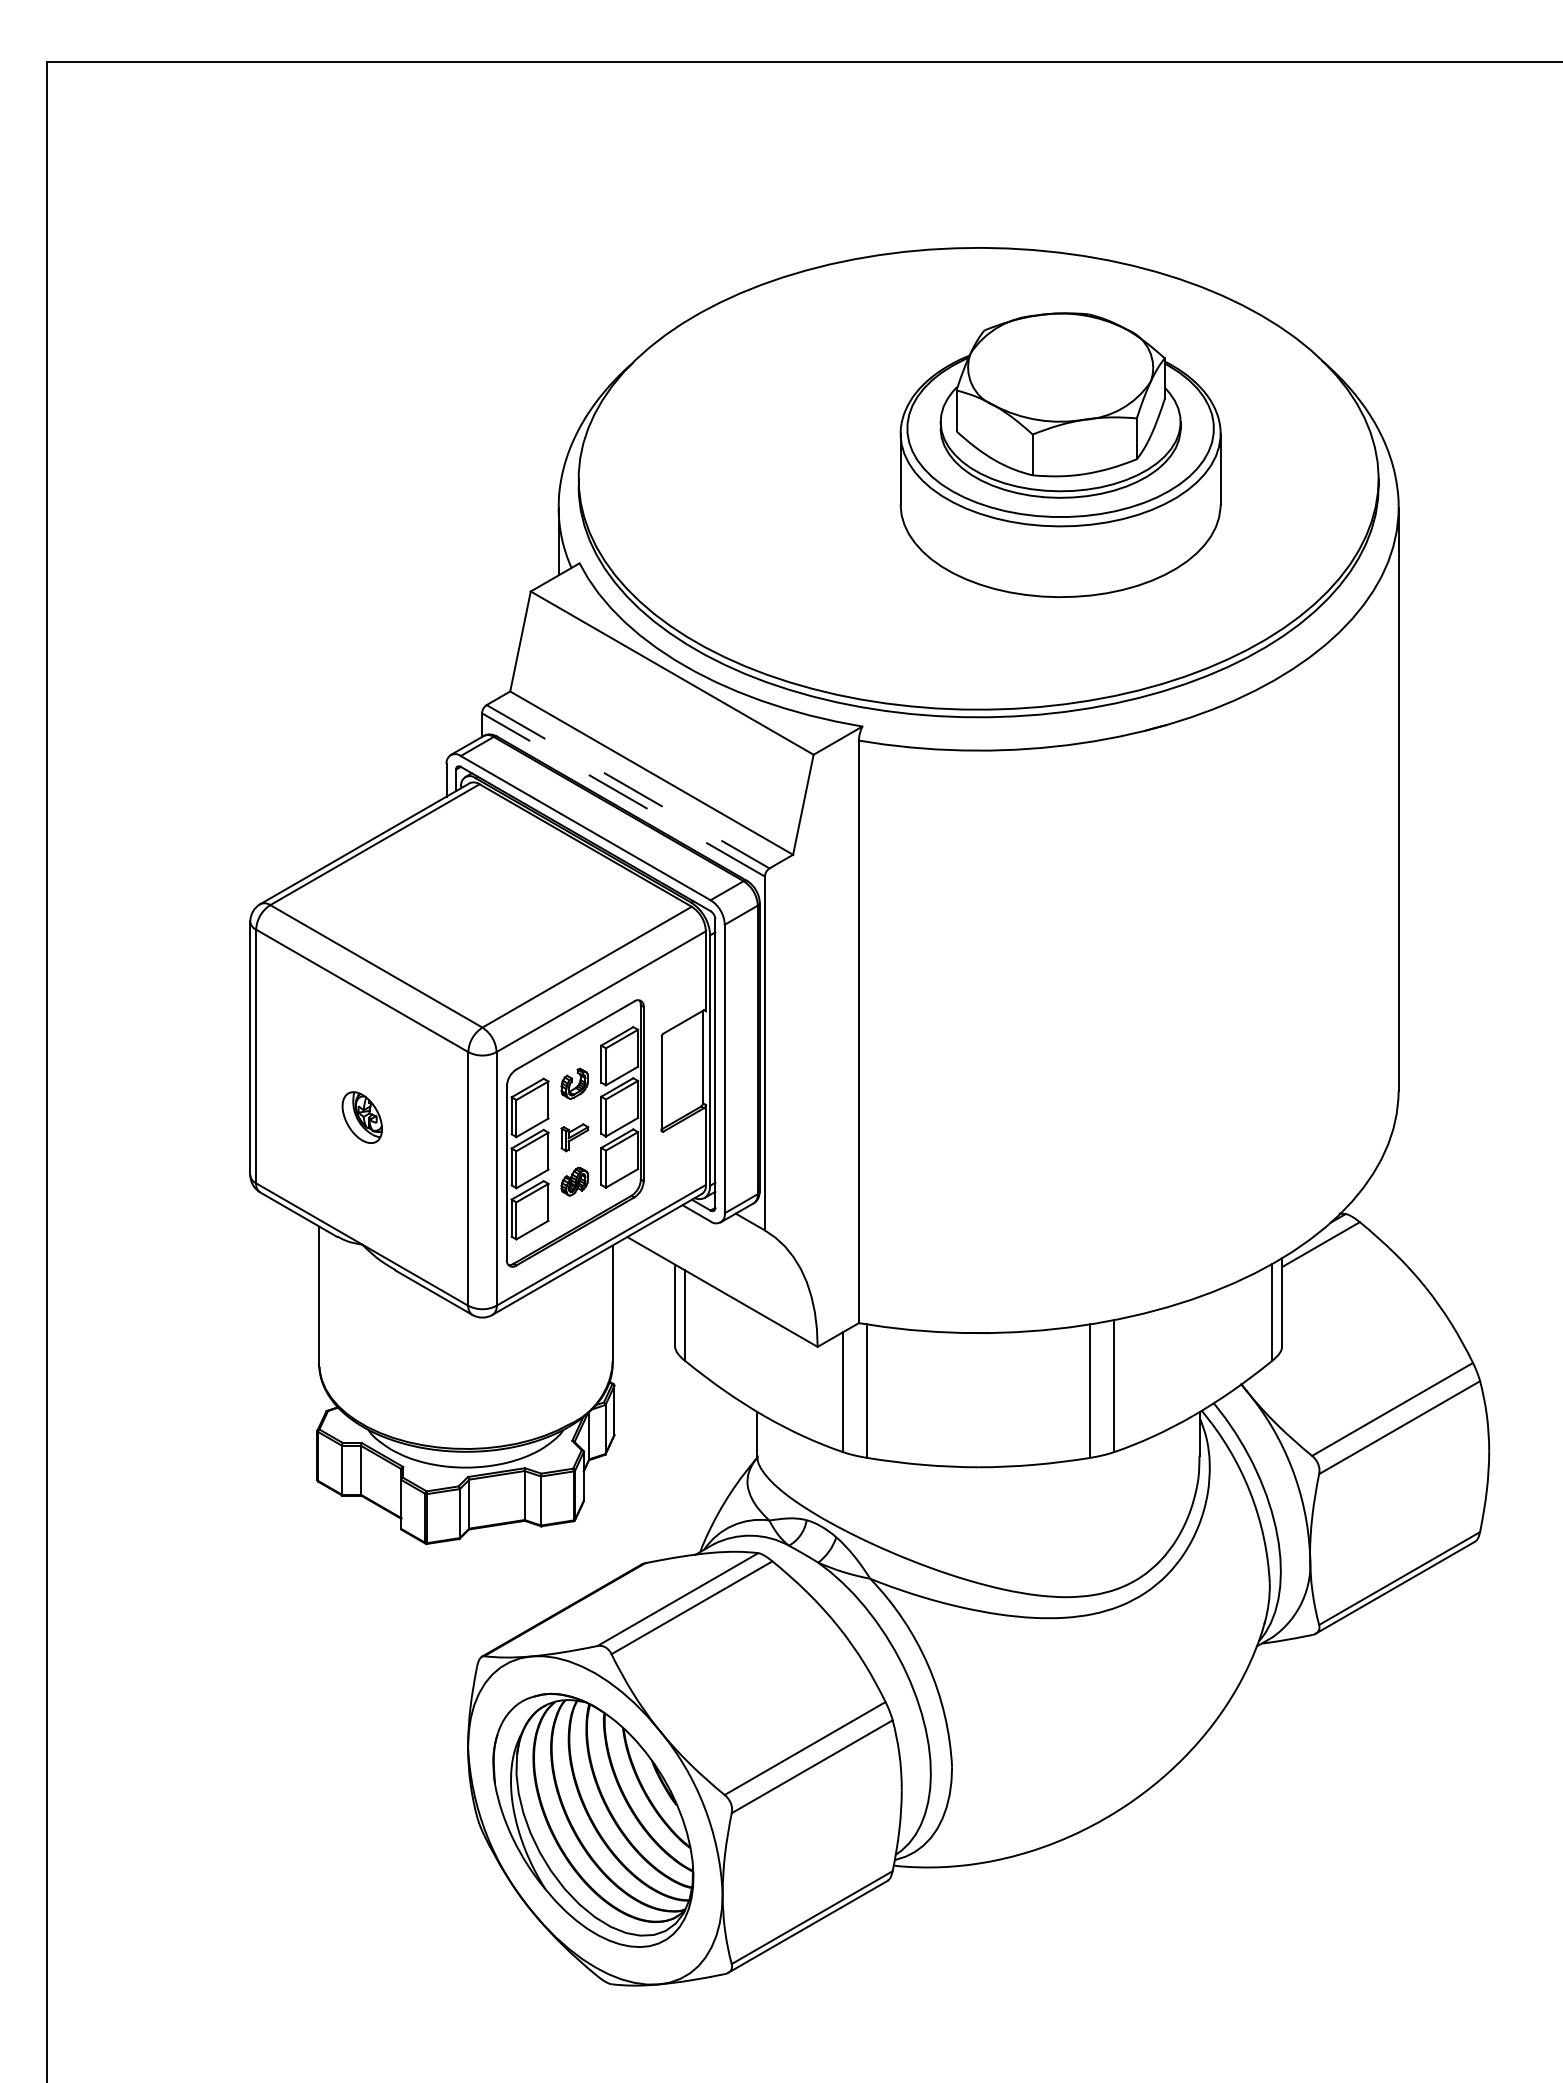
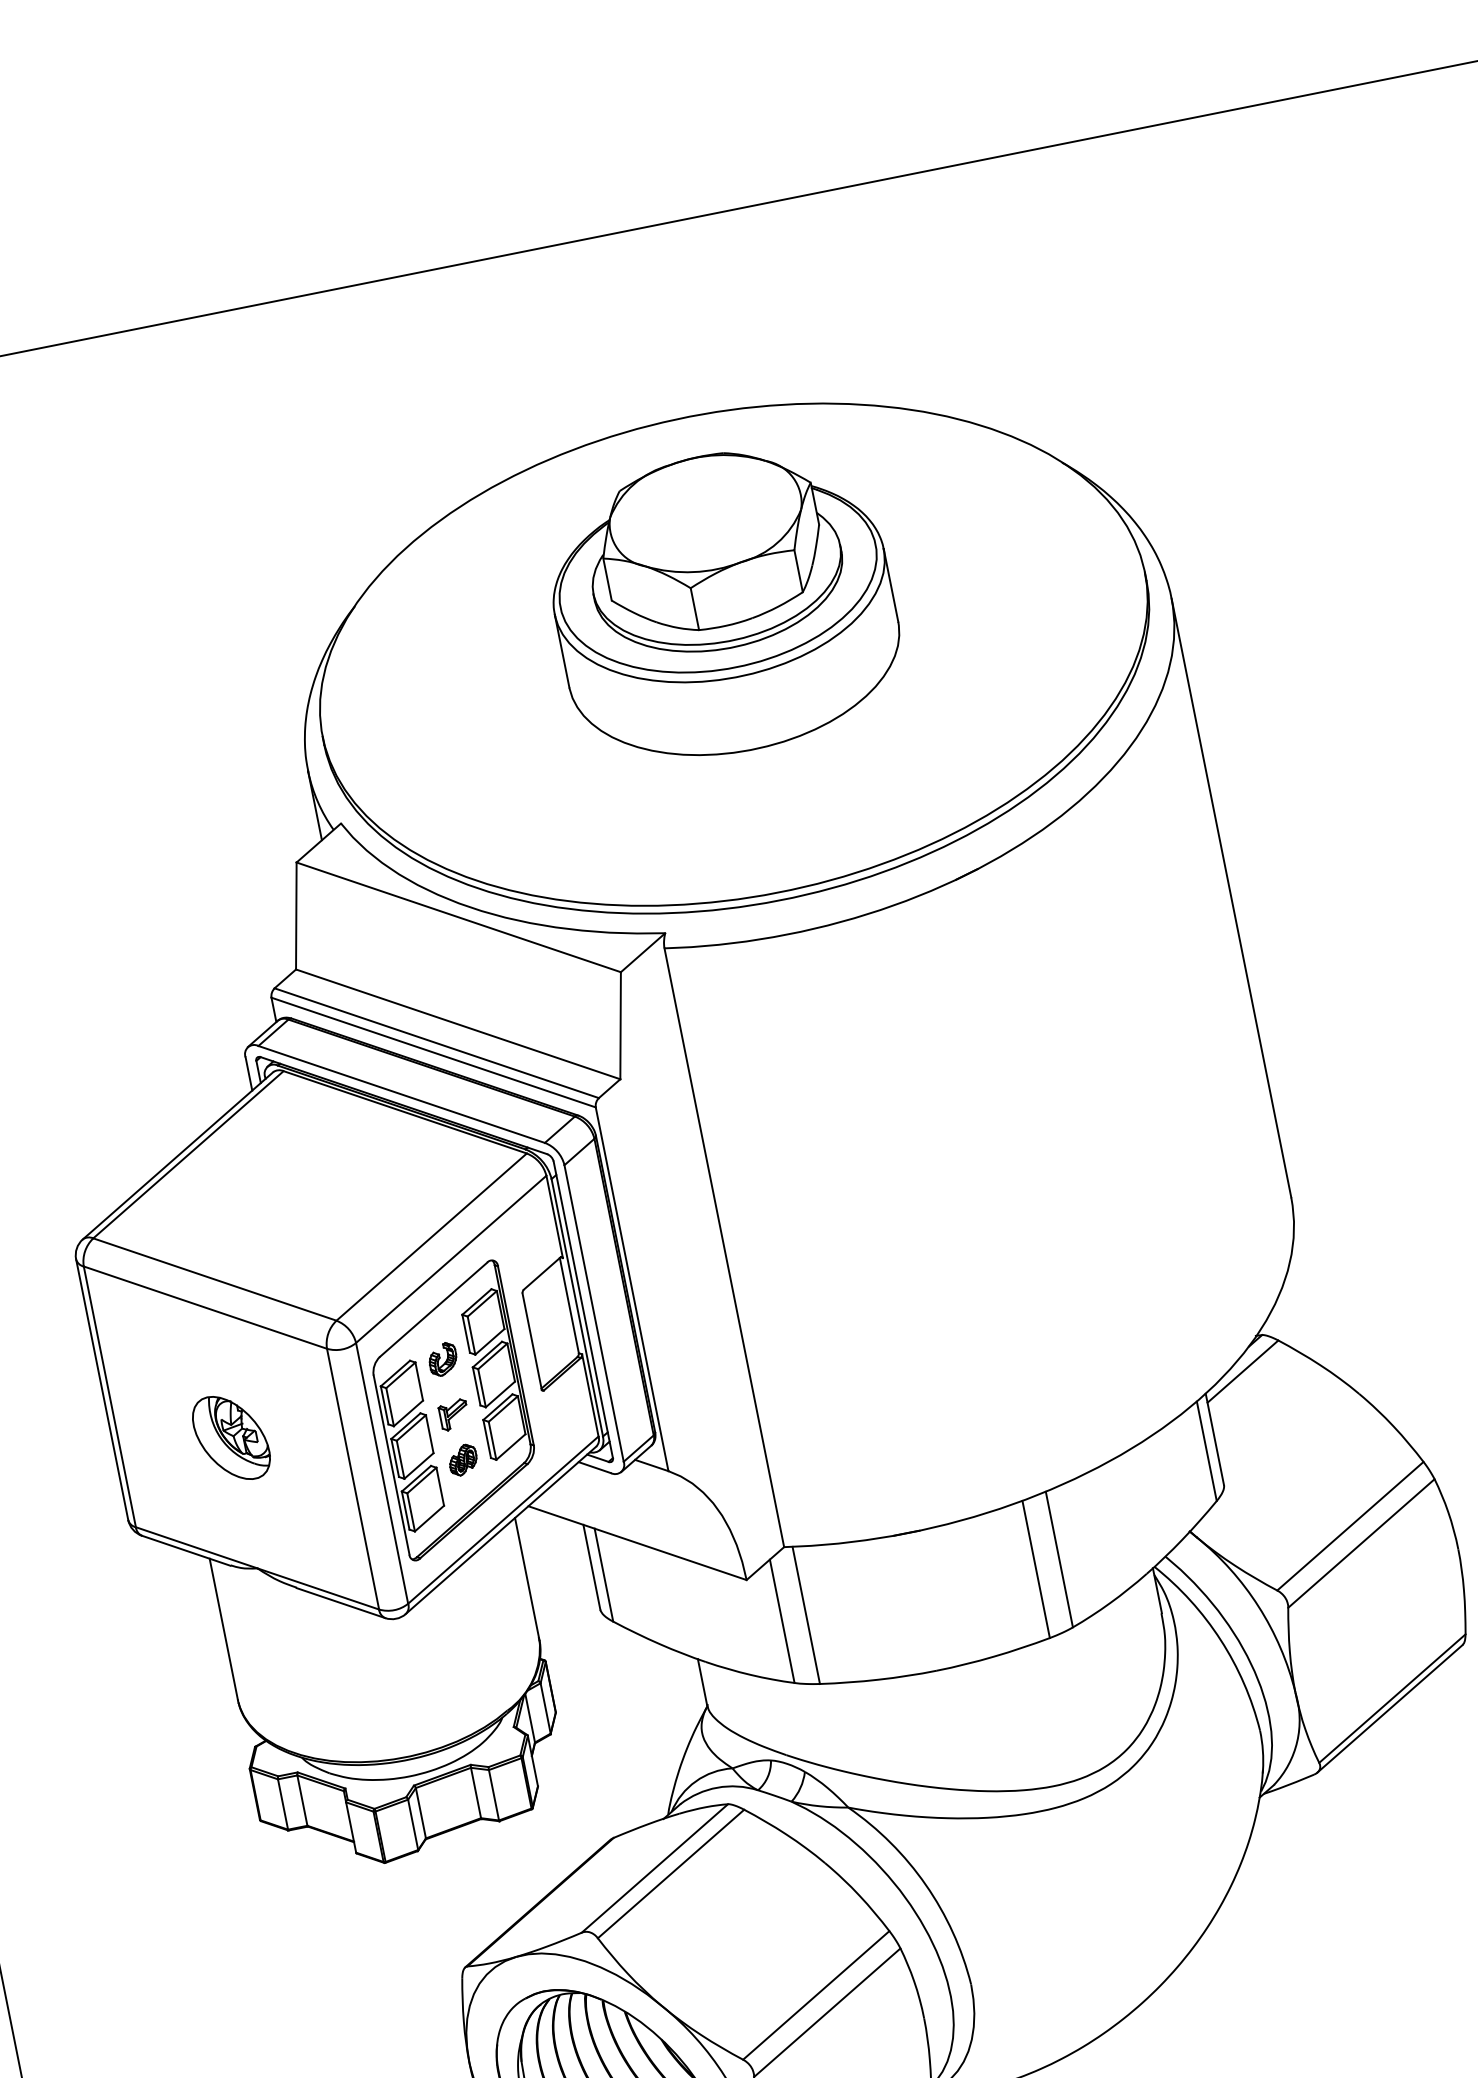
part: (1060, 455) -> (723, 604), moved
line: (628, 787) -> (437, 1043), dashed -> solid
line: (623, 794) -> (433, 1052), dashed -> solid
part: (362, 1117) -> (231, 1437), size x1.67

